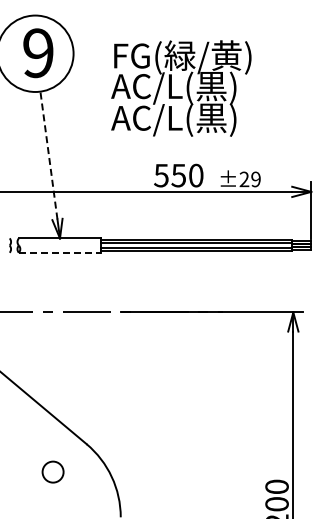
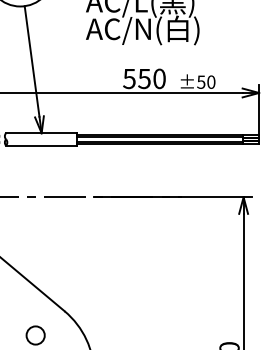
text: (206, 119) -> (168, 30), AC/L(黒) -> AC/N(白)
line: (48, 155) -> (31, 61), dashed -> solid
text: (249, 179) -> (205, 82), ±29 -> ±50
line: (60, 252) -> (42, 145), dashed -> solid

